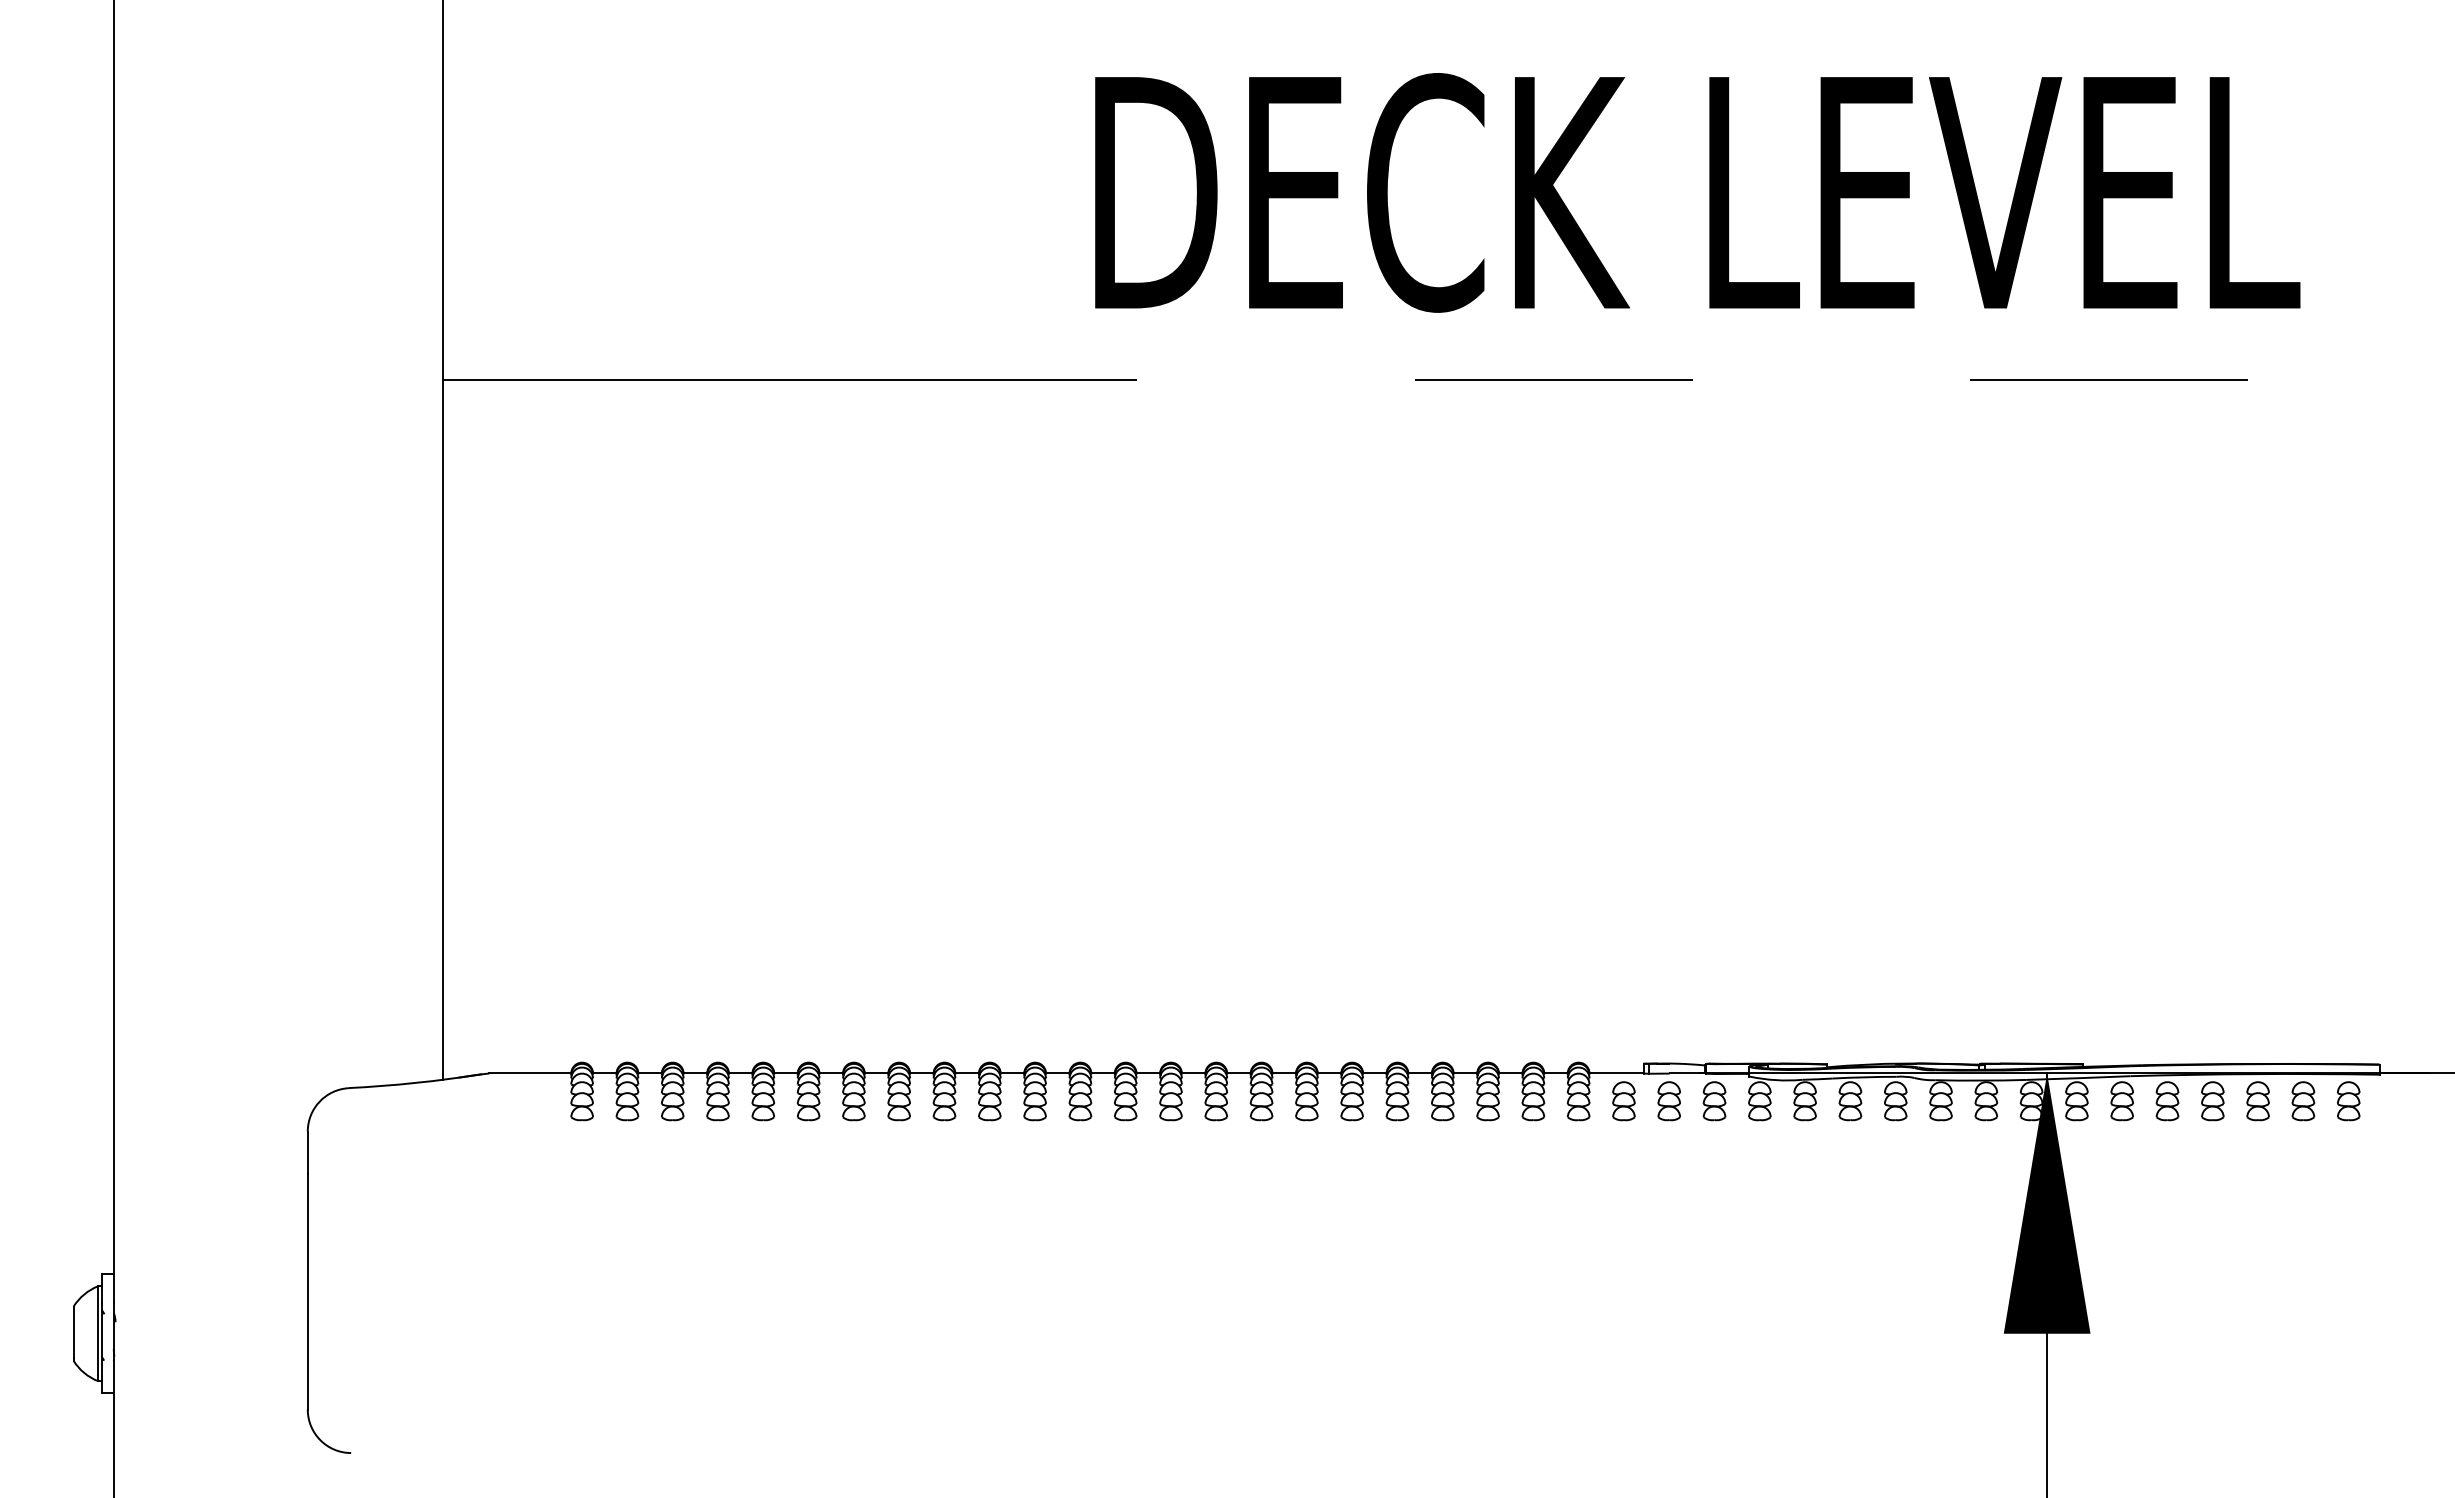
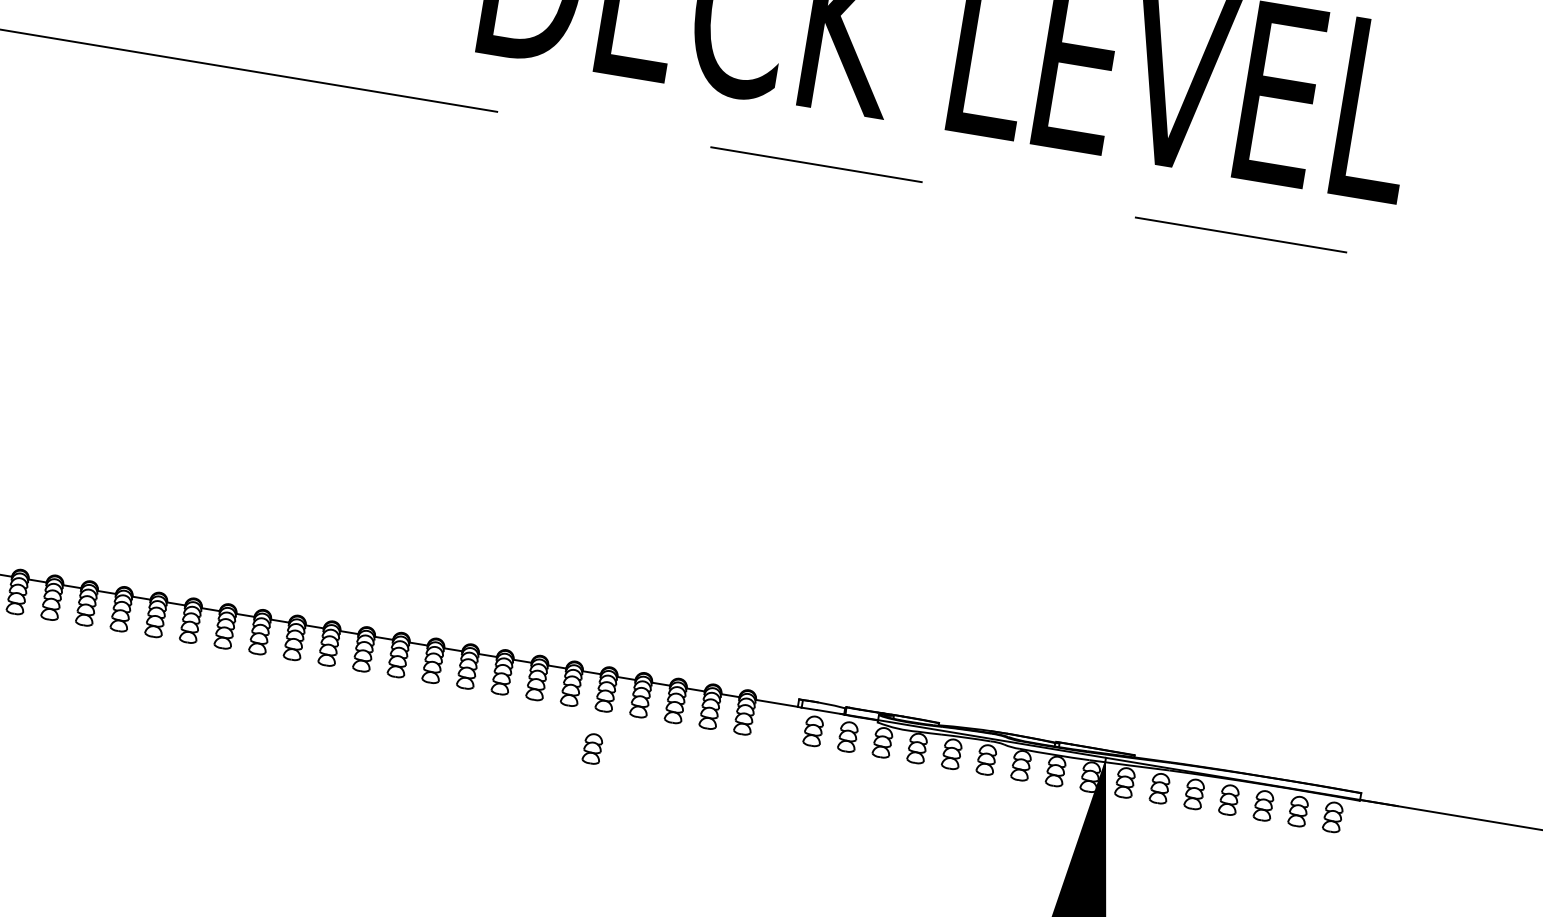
part: (1623, 1101) -> (592, 749), moved

